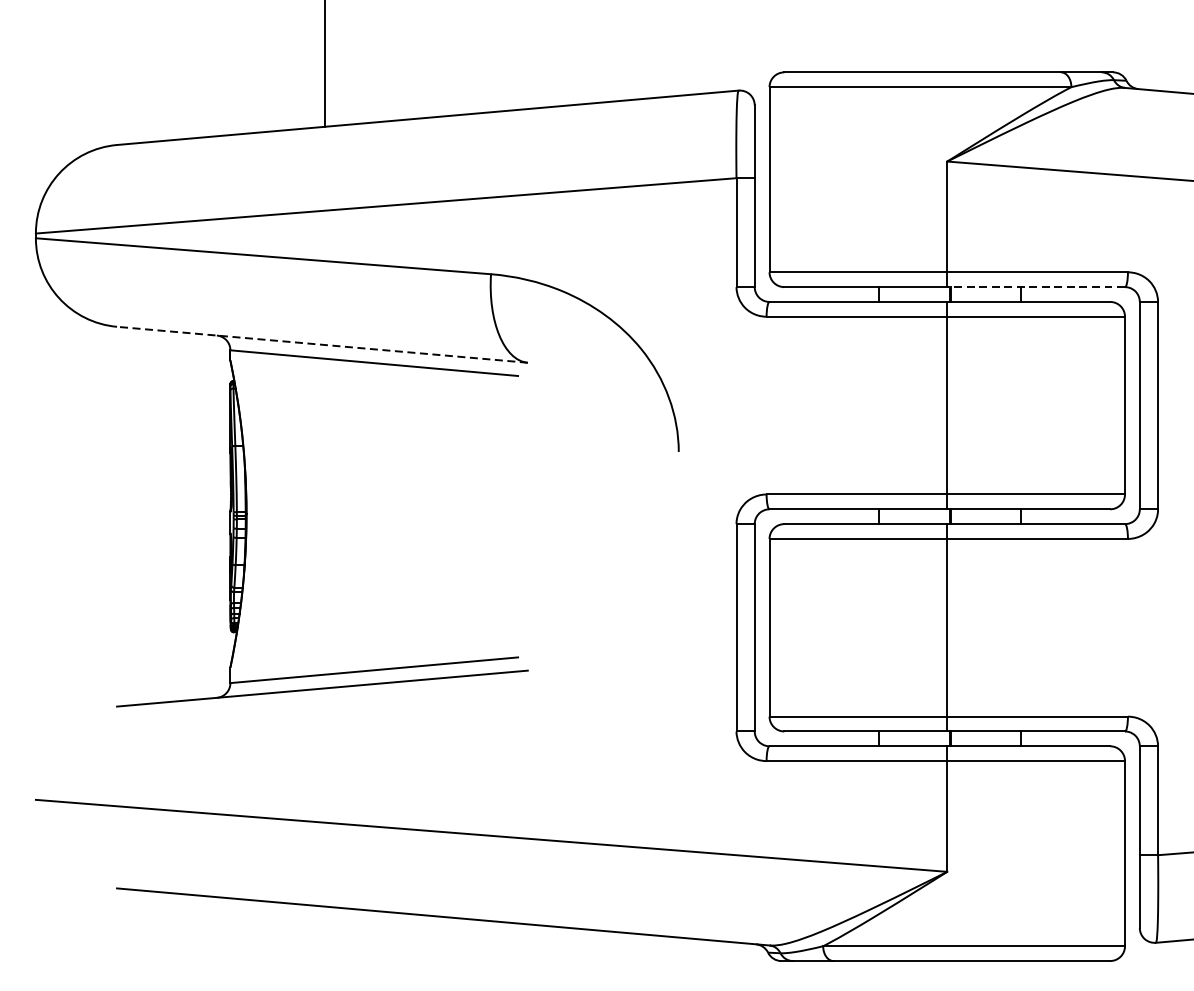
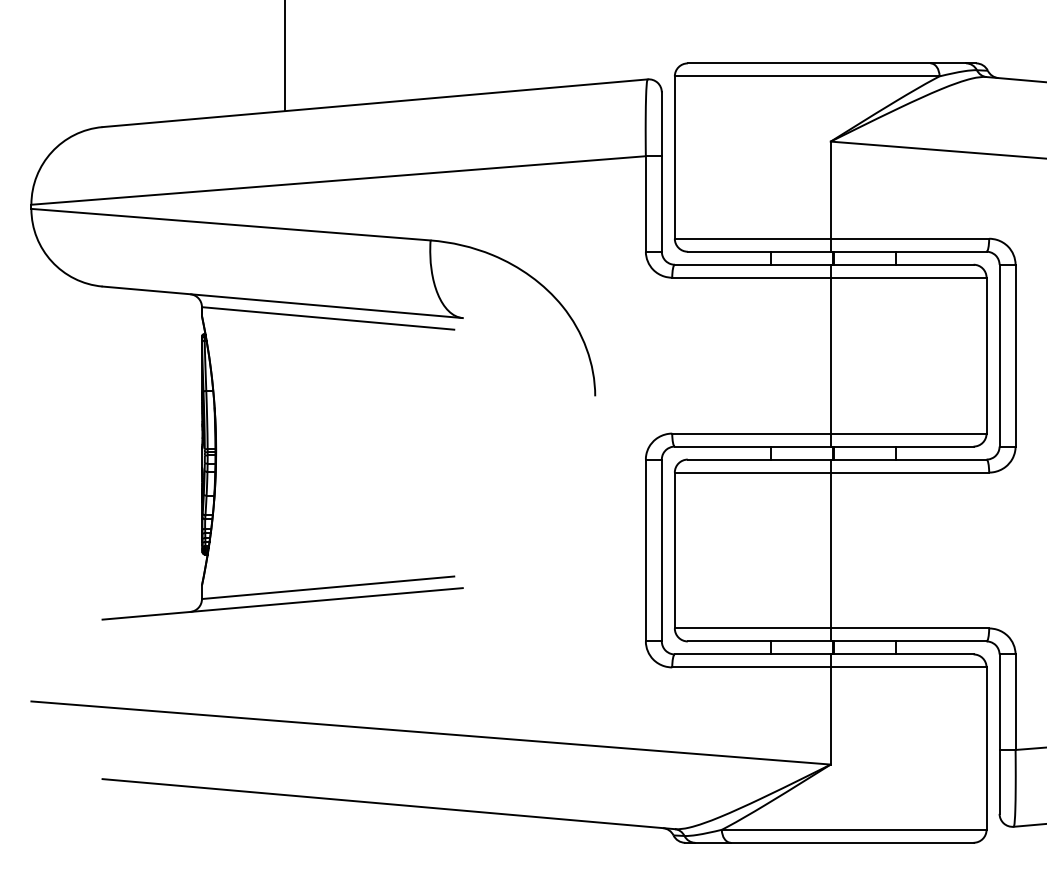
line: (1035, 286) -> (908, 251), dashed -> solid
line: (322, 344) -> (282, 302), dashed -> solid

